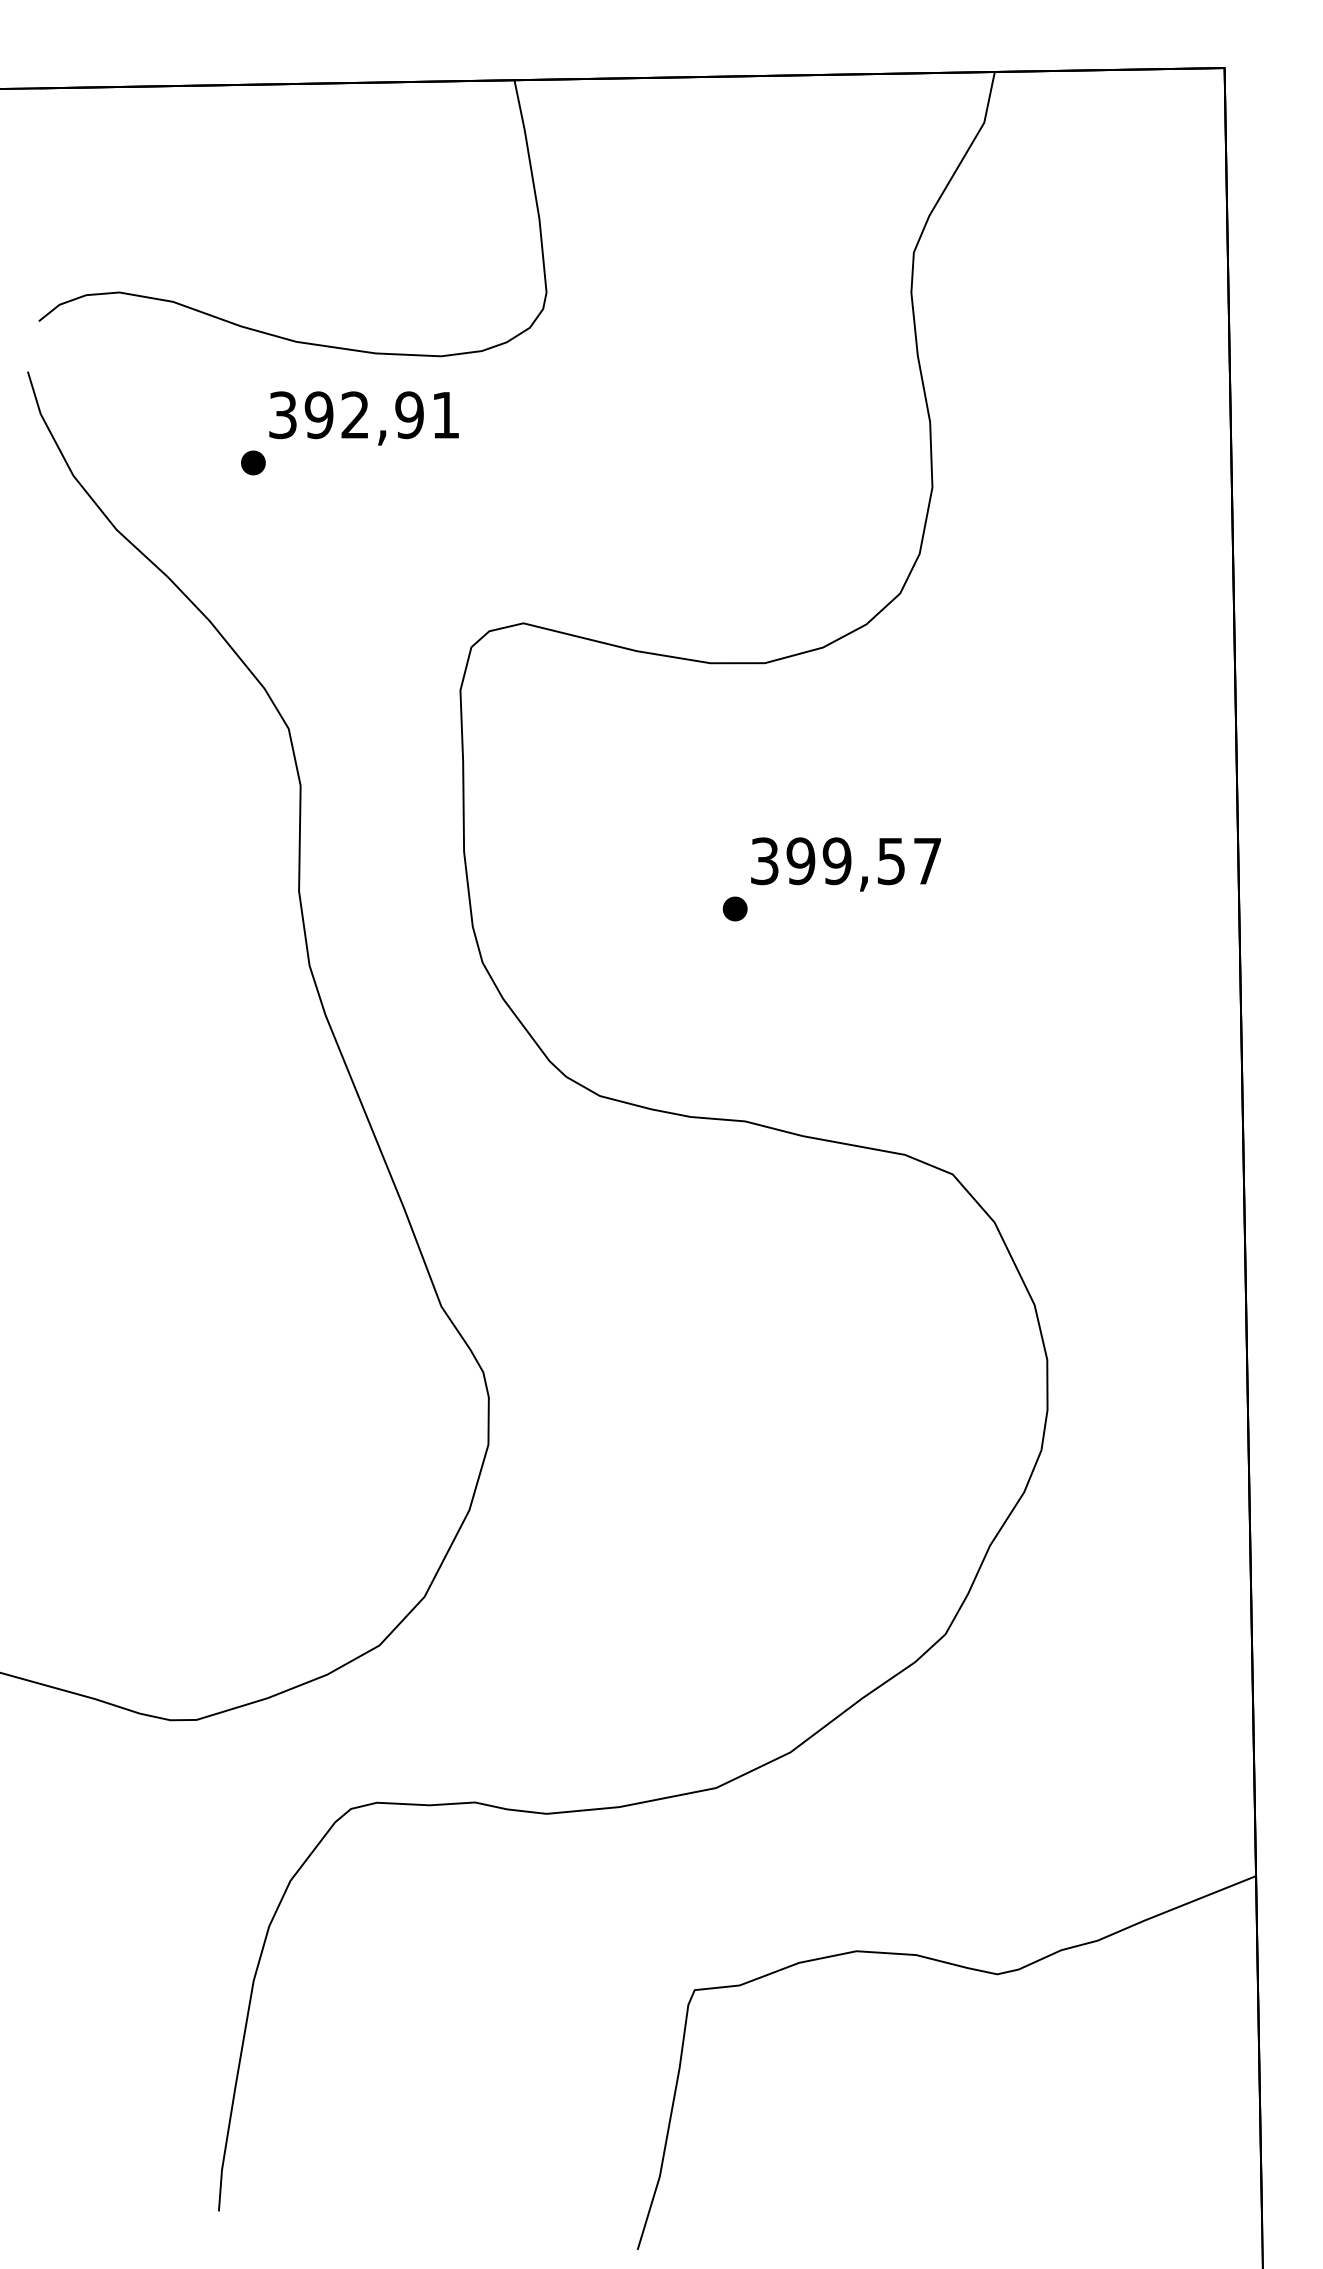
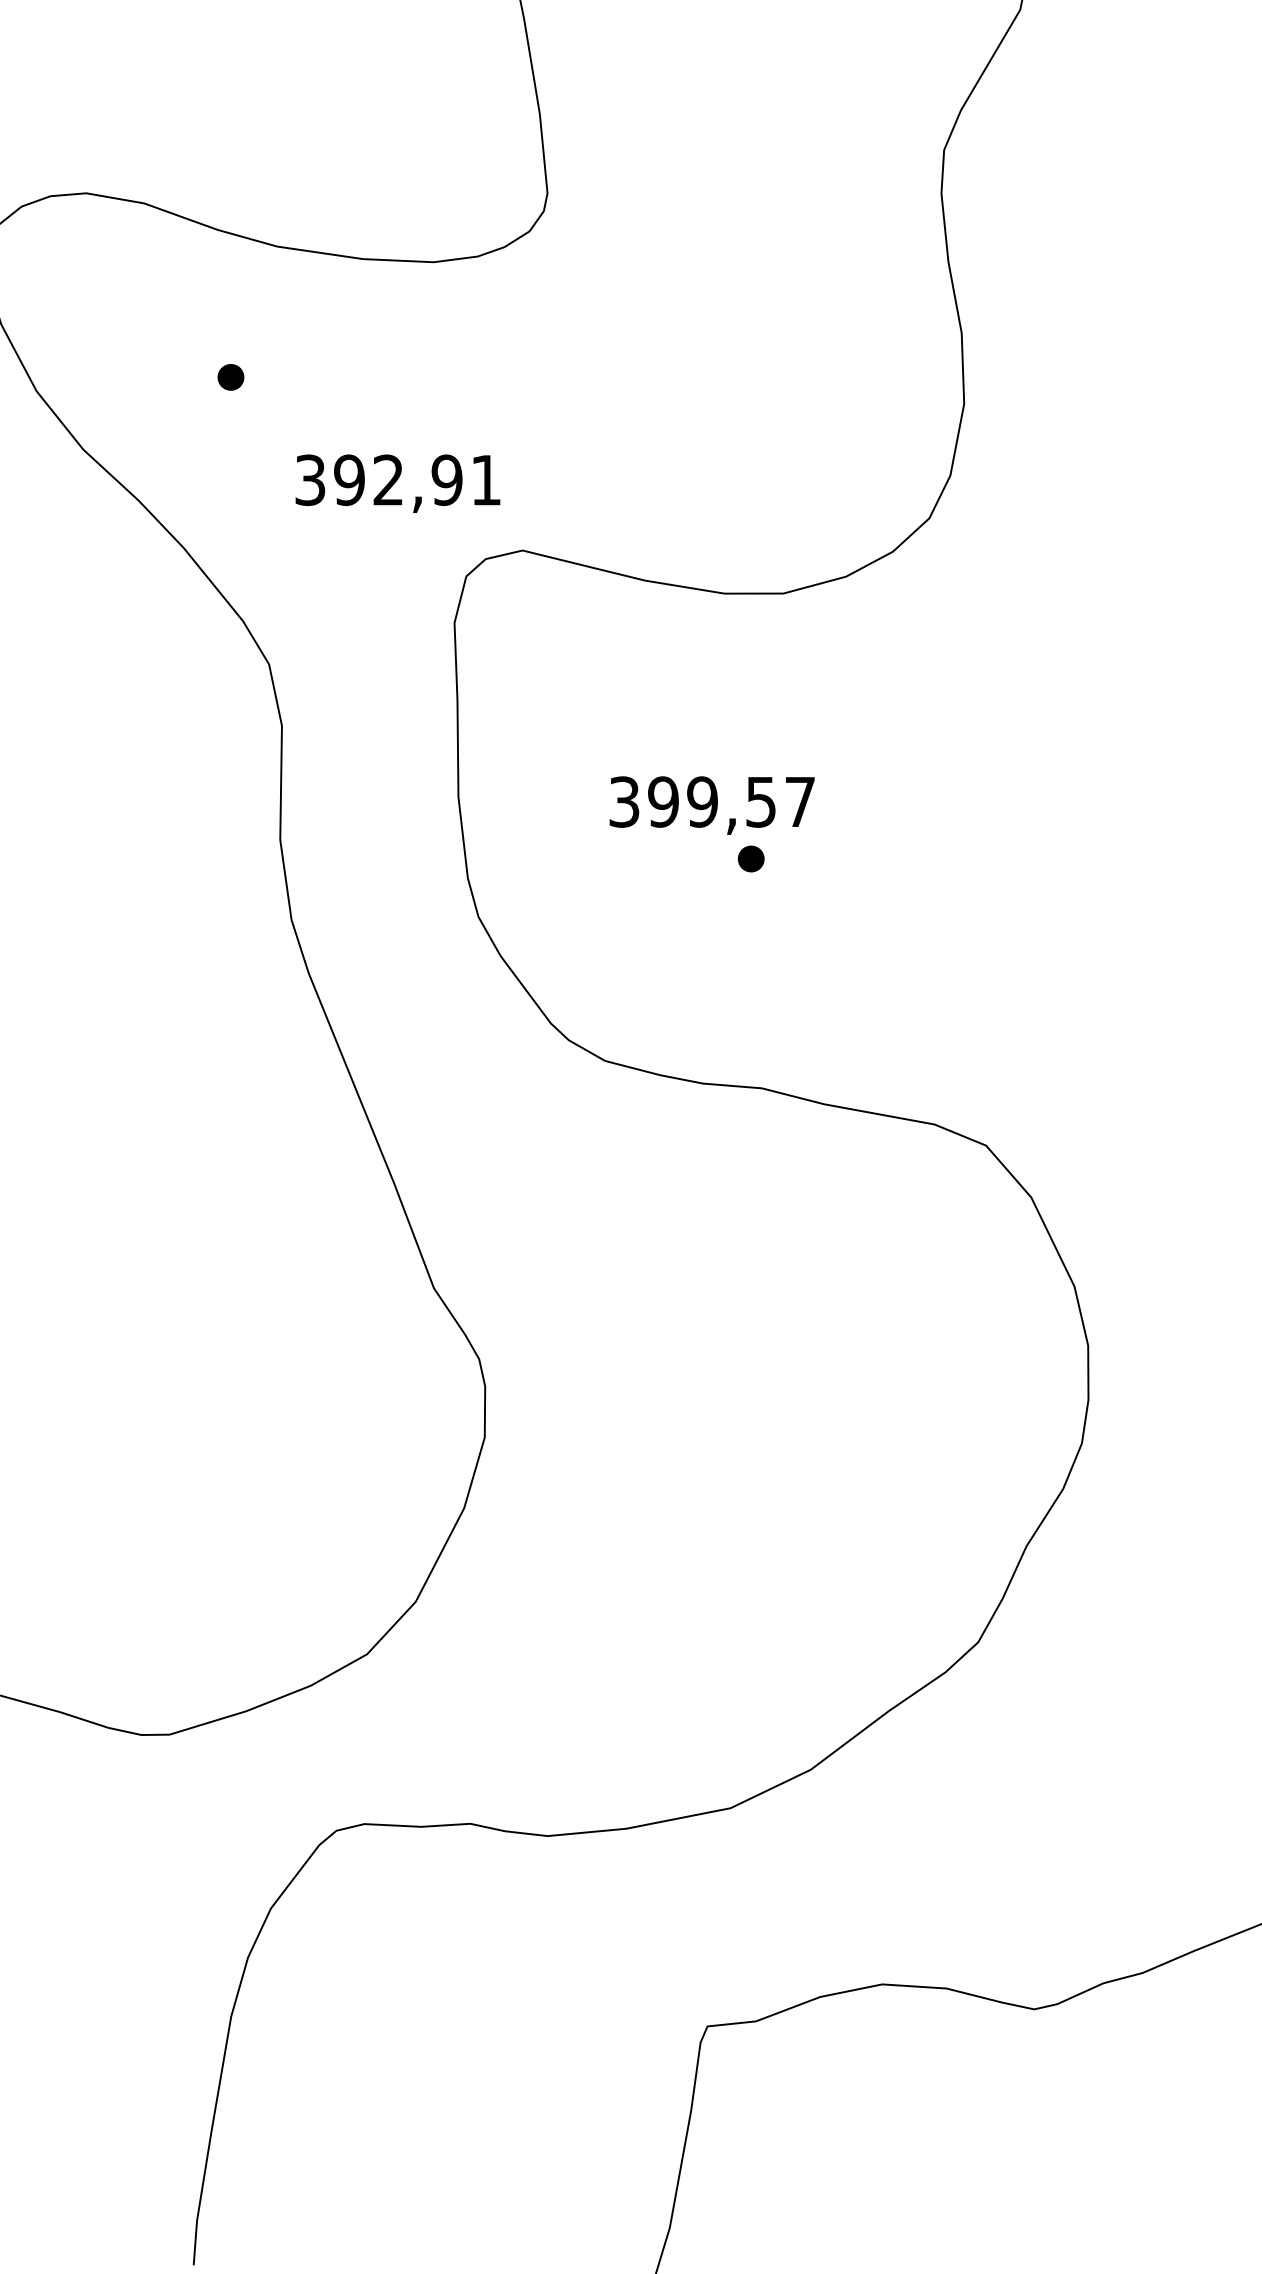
text: (363, 418) -> (397, 483), moved
text: (845, 864) -> (711, 805), moved

